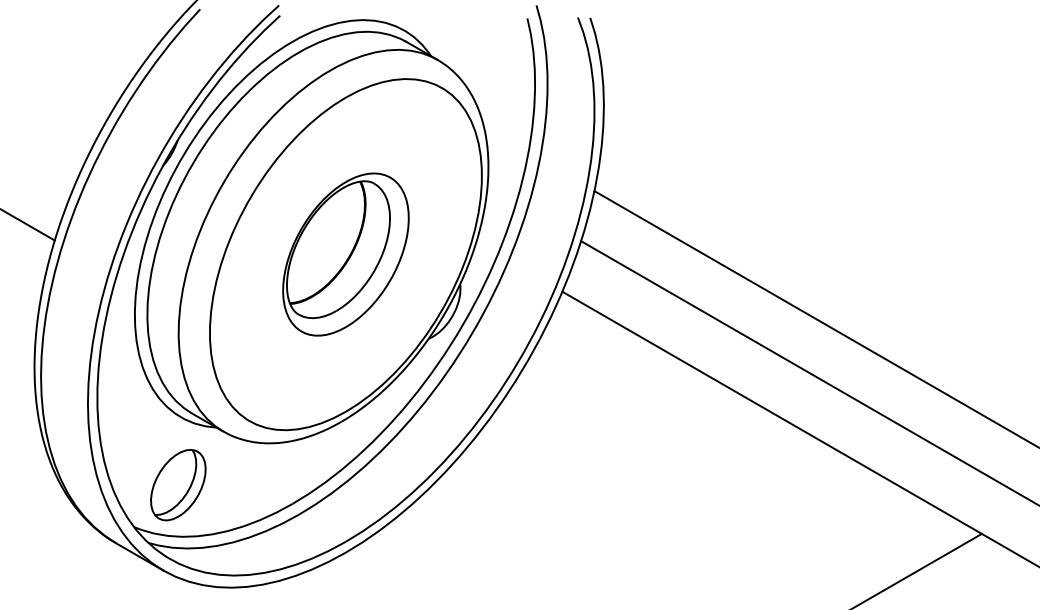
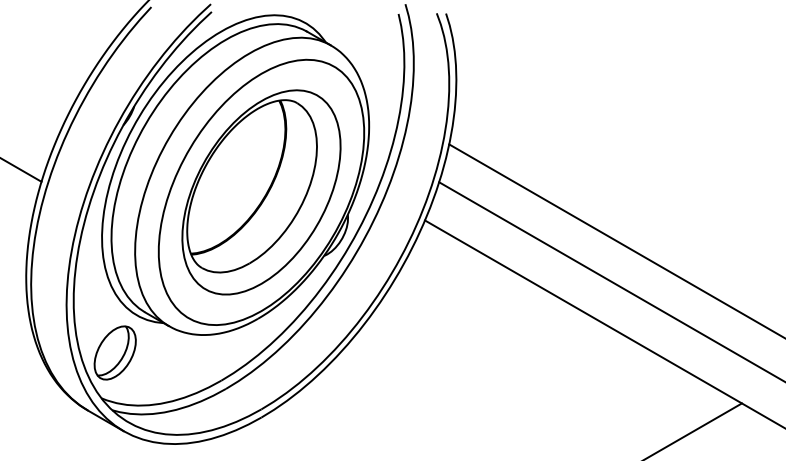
part: (345, 254) -> (261, 192), size x1.67
part: (178, 485) -> (115, 353), moved

